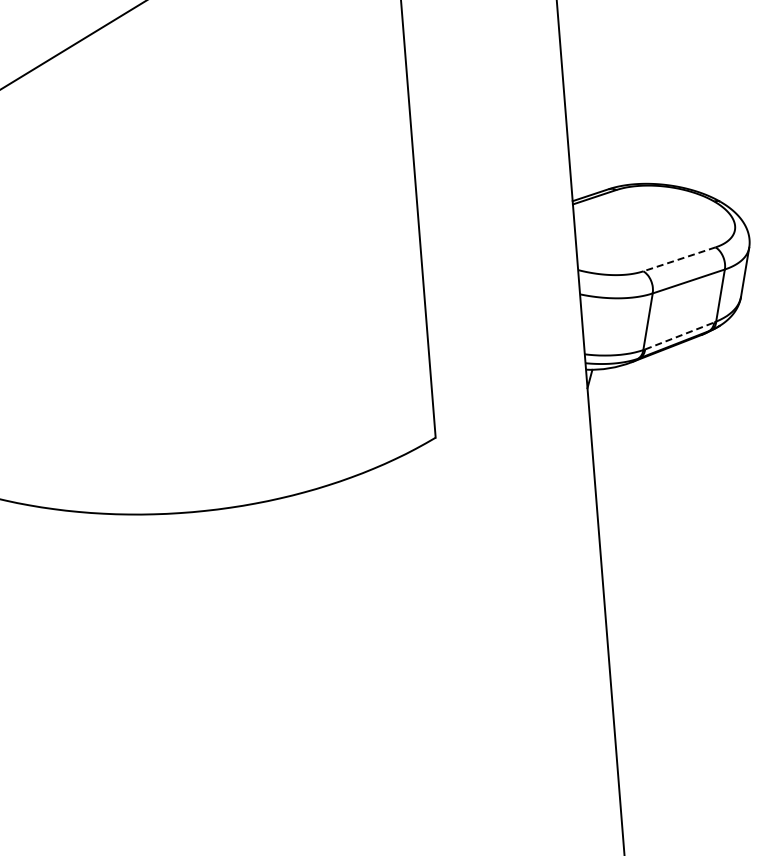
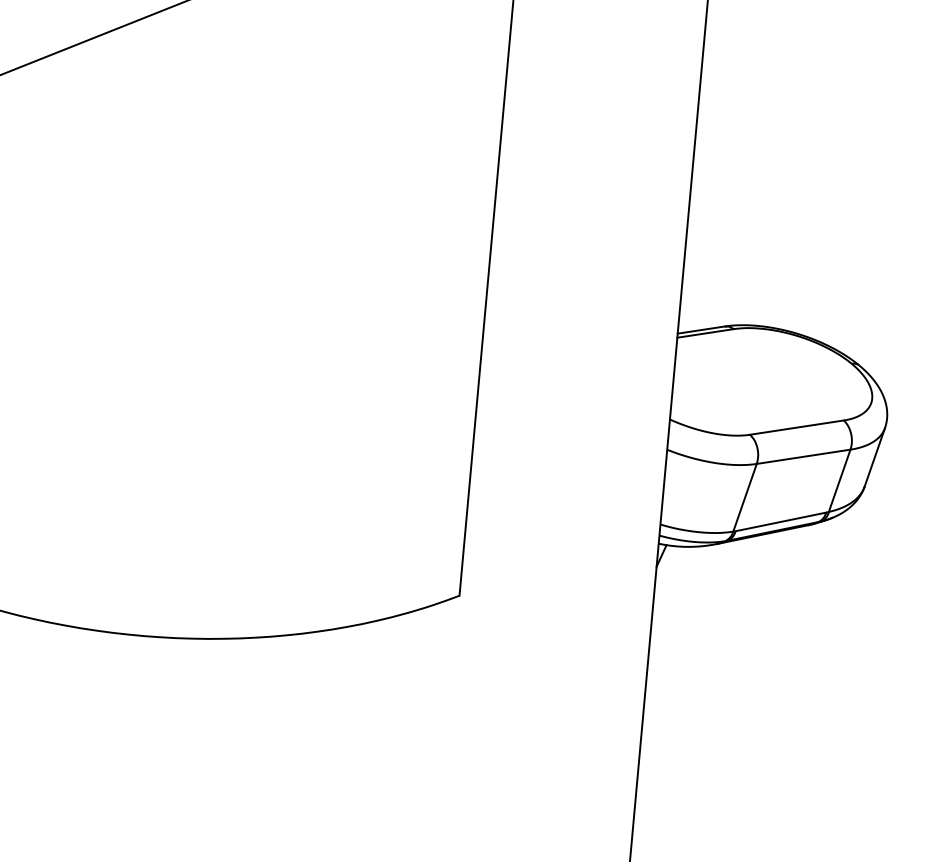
line: (679, 259) -> (796, 427), dashed -> solid
line: (680, 335) -> (782, 521), dashed -> solid

